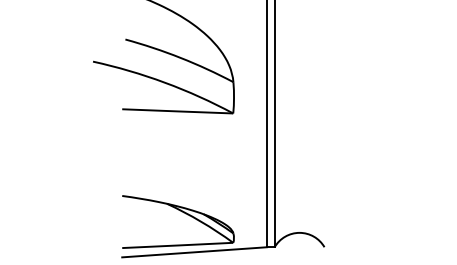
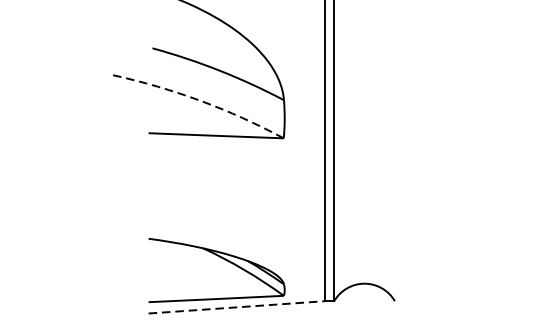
arc: (164, 82) -> (200, 100), solid -> dashed
line: (194, 252) -> (236, 307), solid -> dashed

